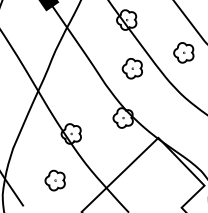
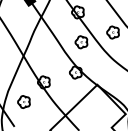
part: (54, 179) -> (23, 101), moved

